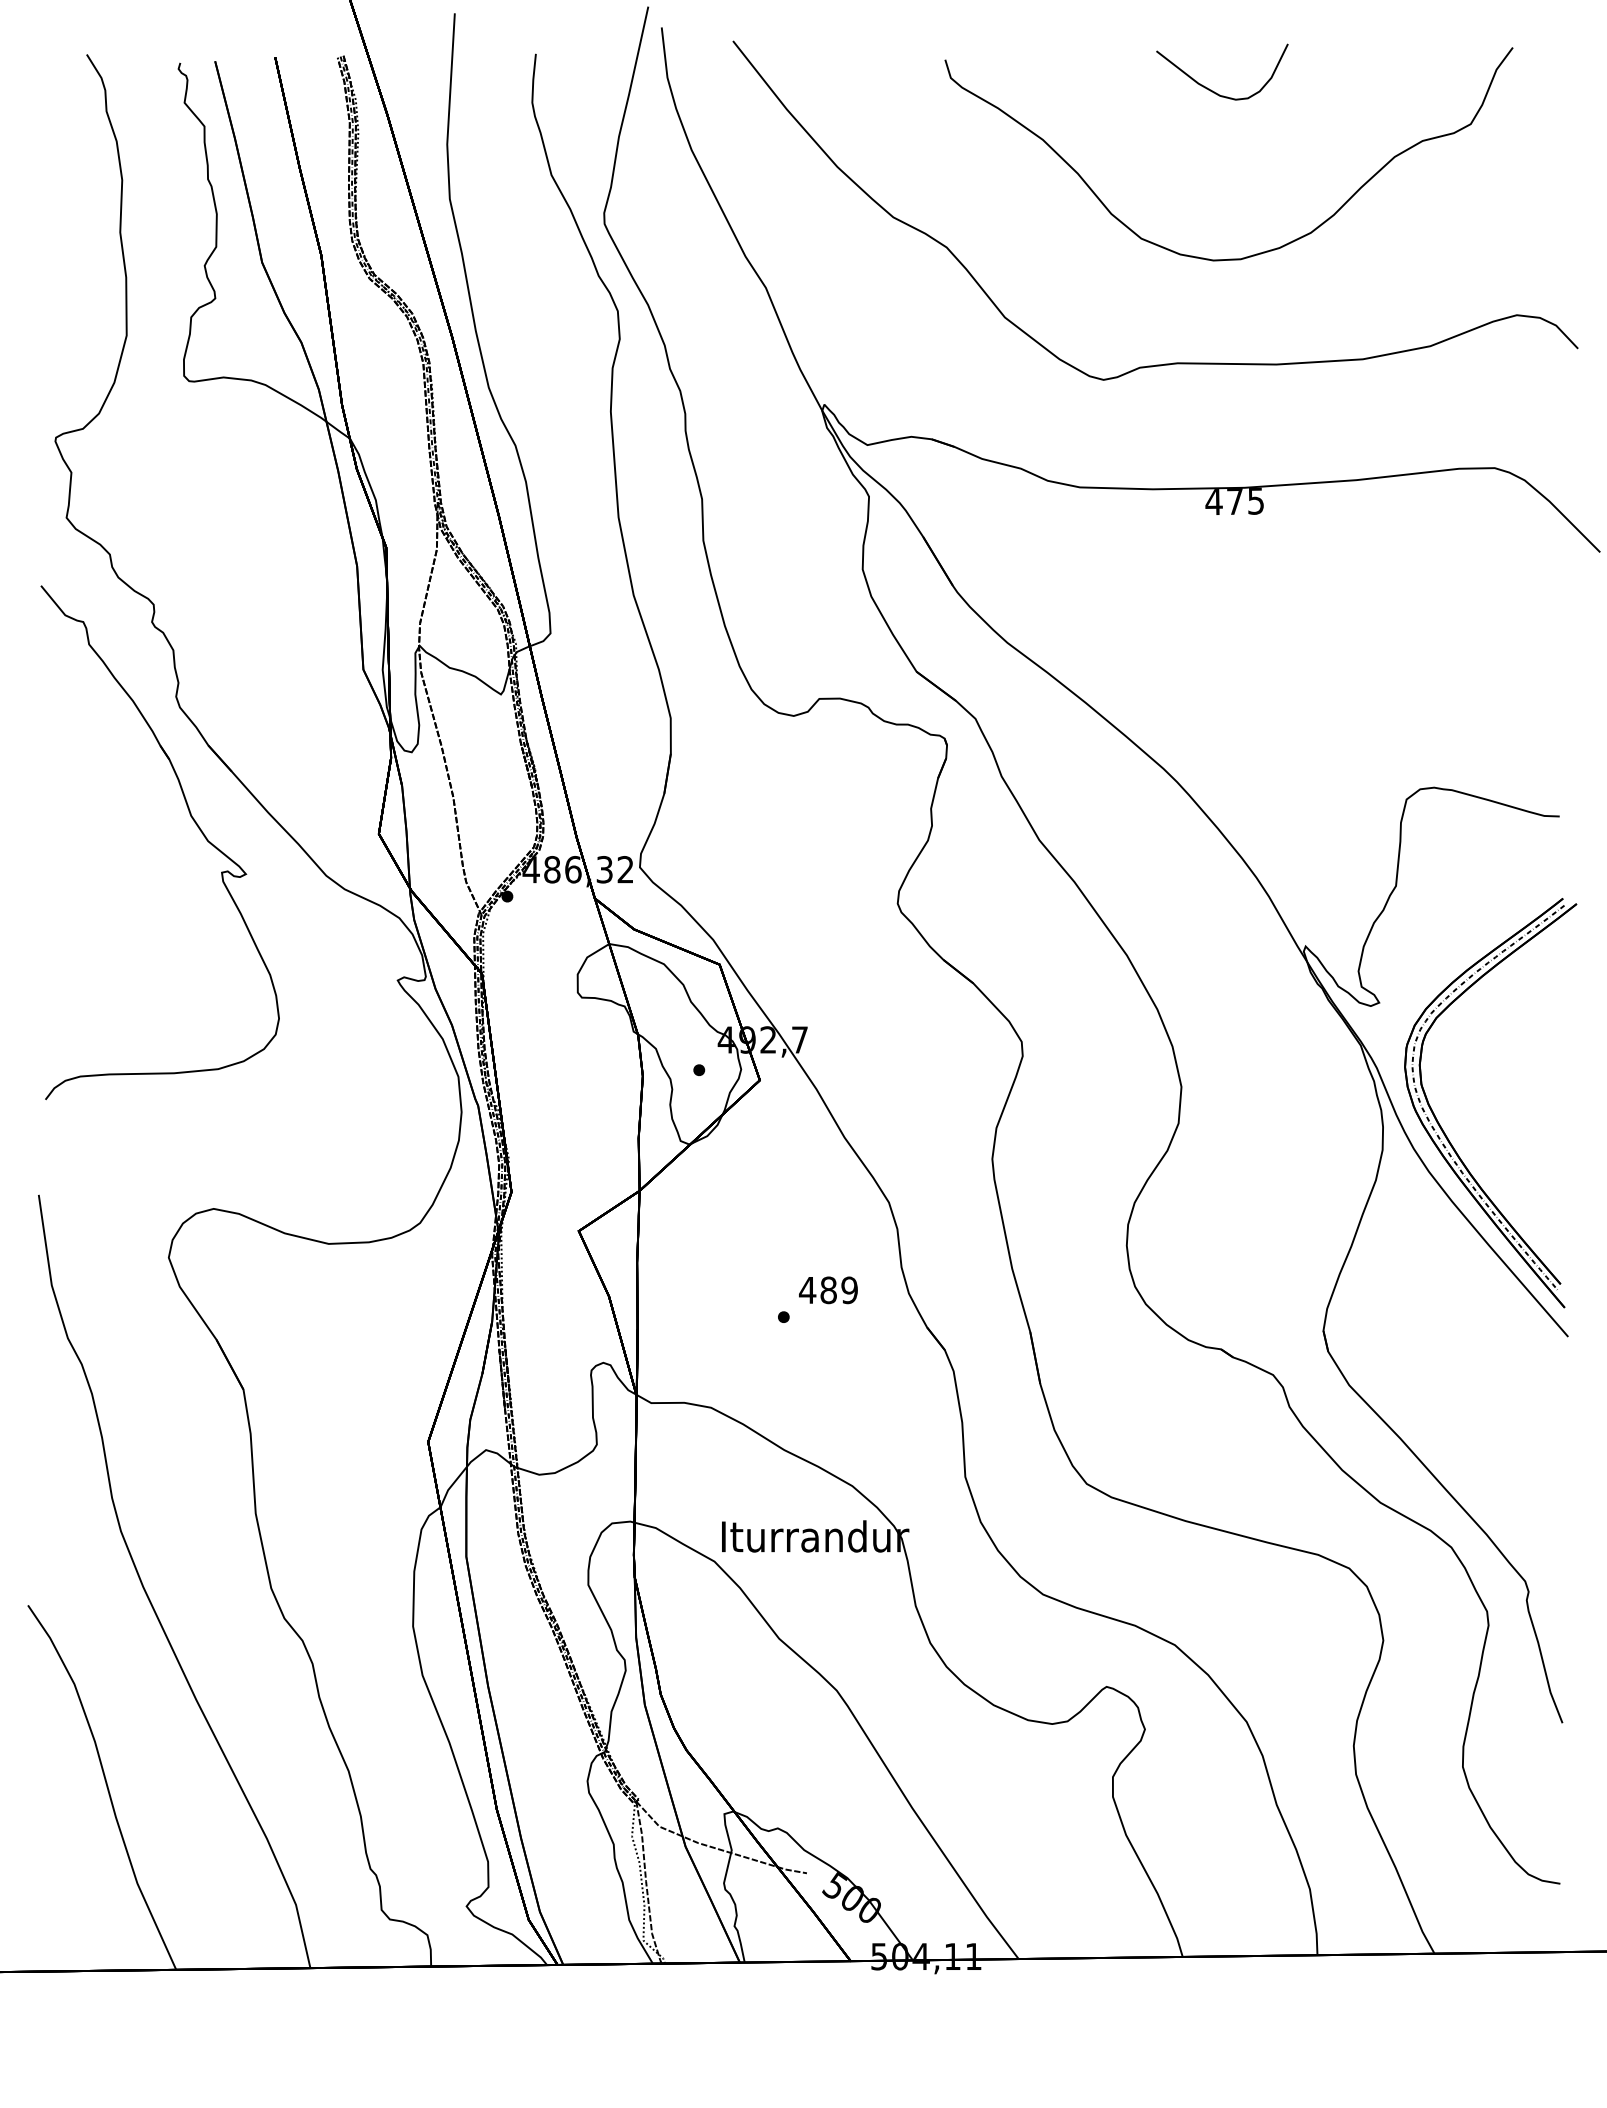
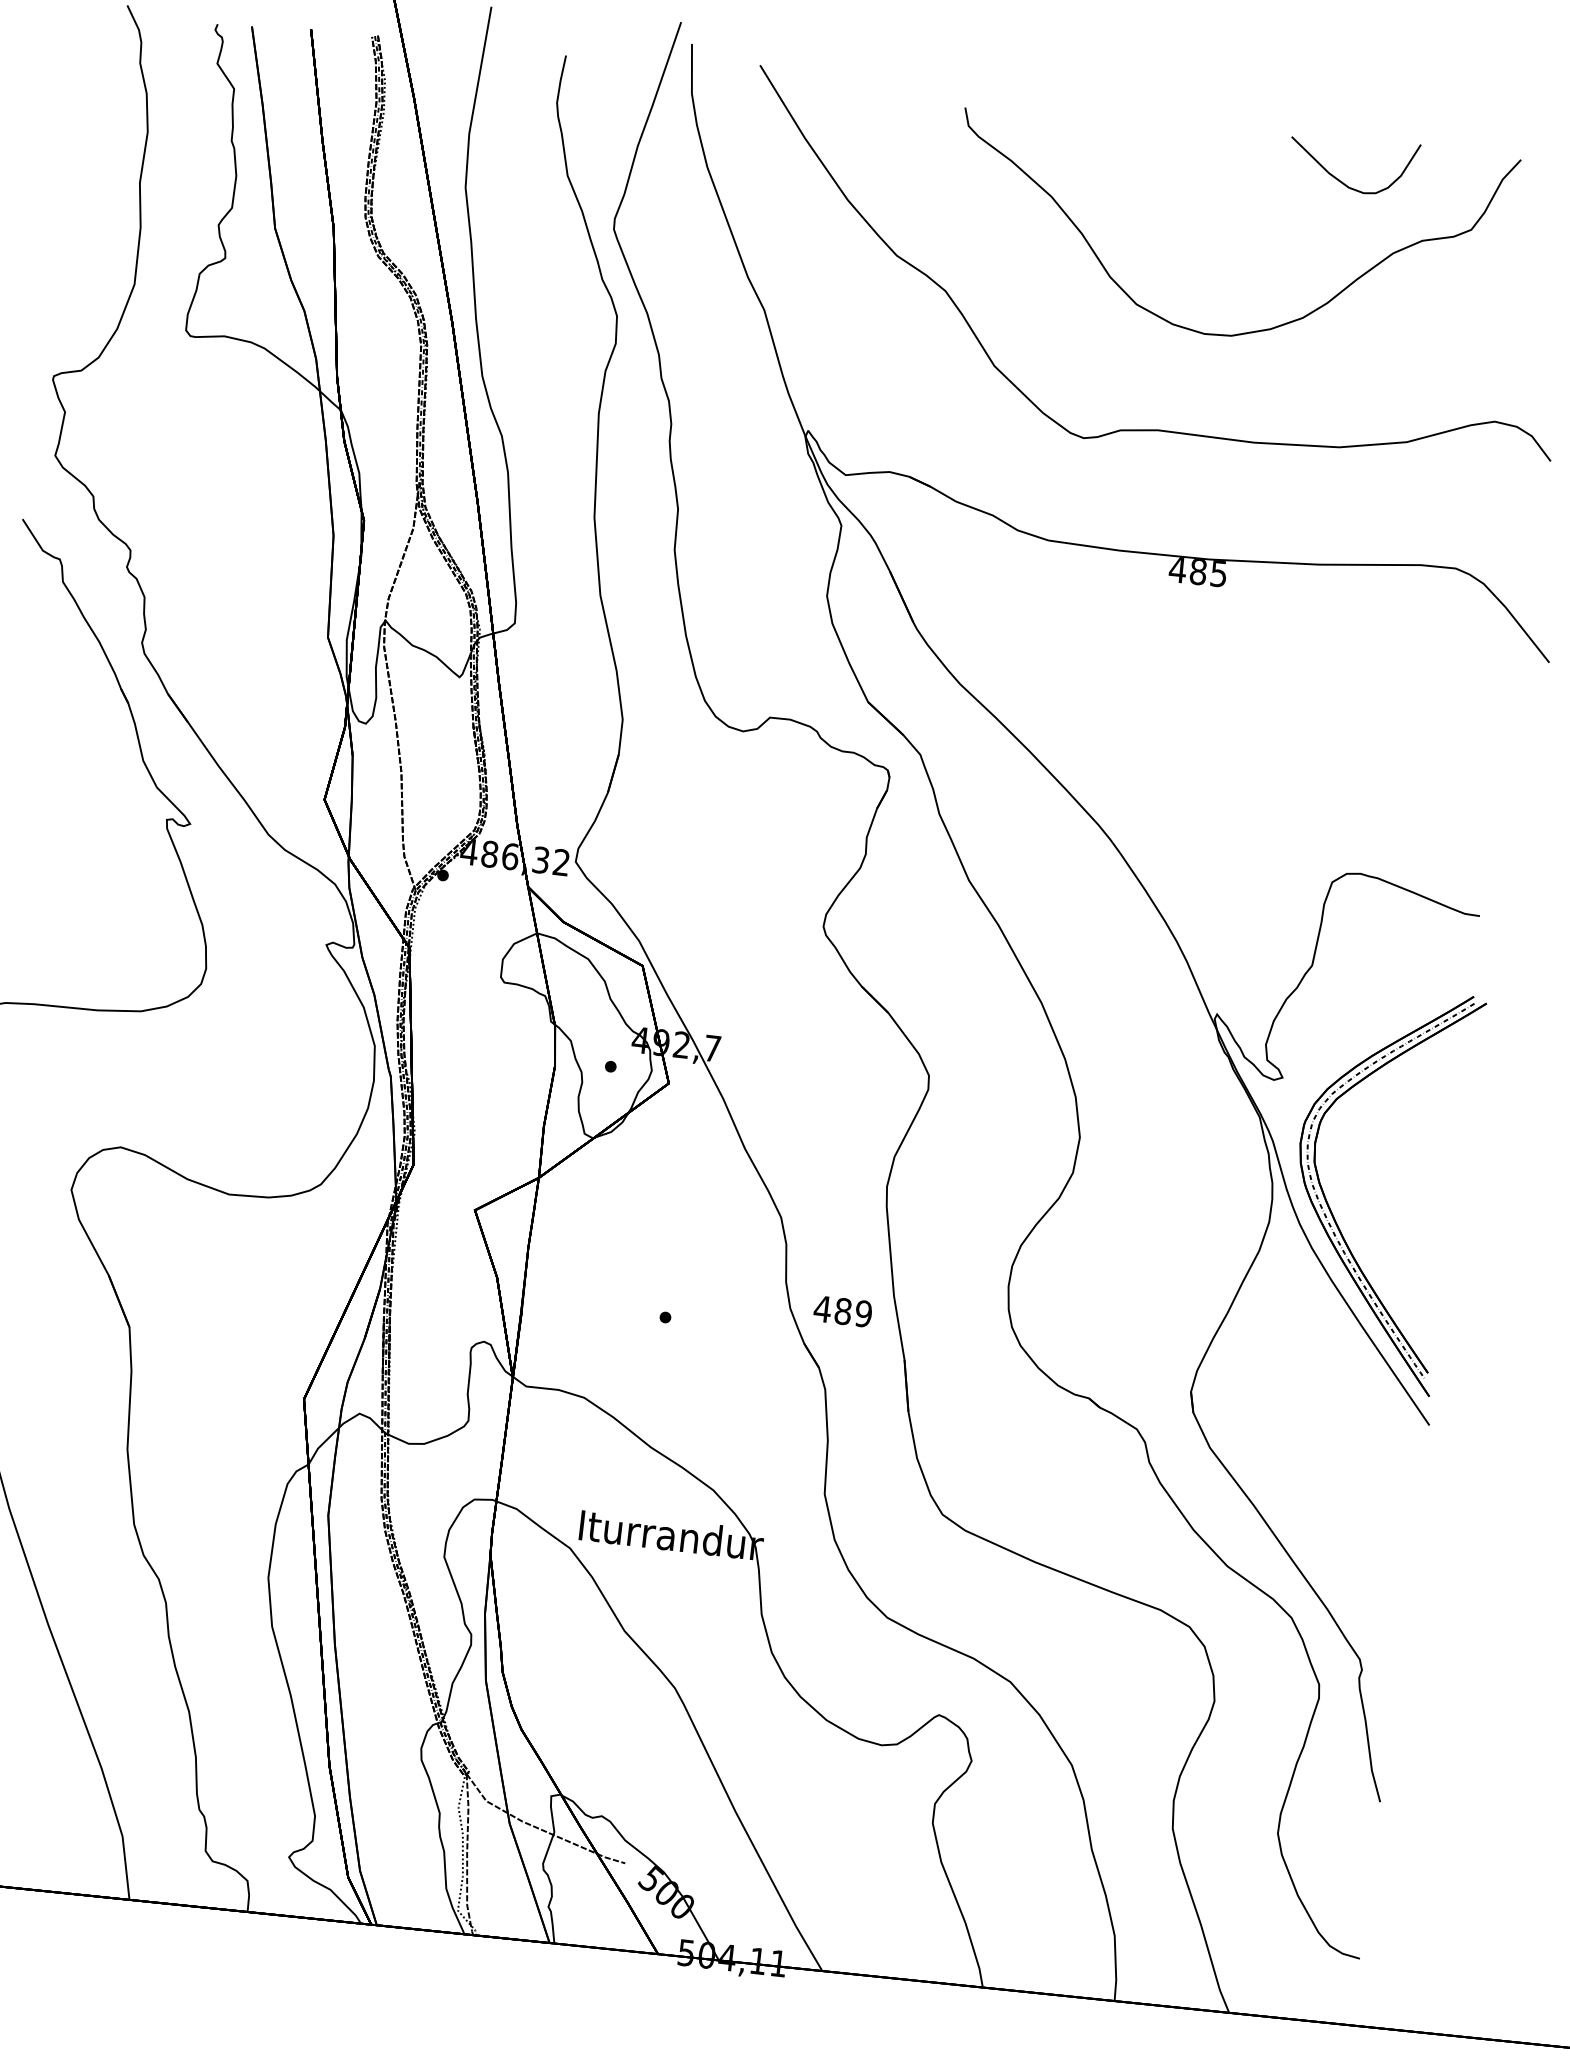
curve: (1211, 89) -> (1341, 180), moved
text: (1235, 501) -> (1198, 571), 475 -> 485
text: (828, 1290) -> (843, 1311), moved

